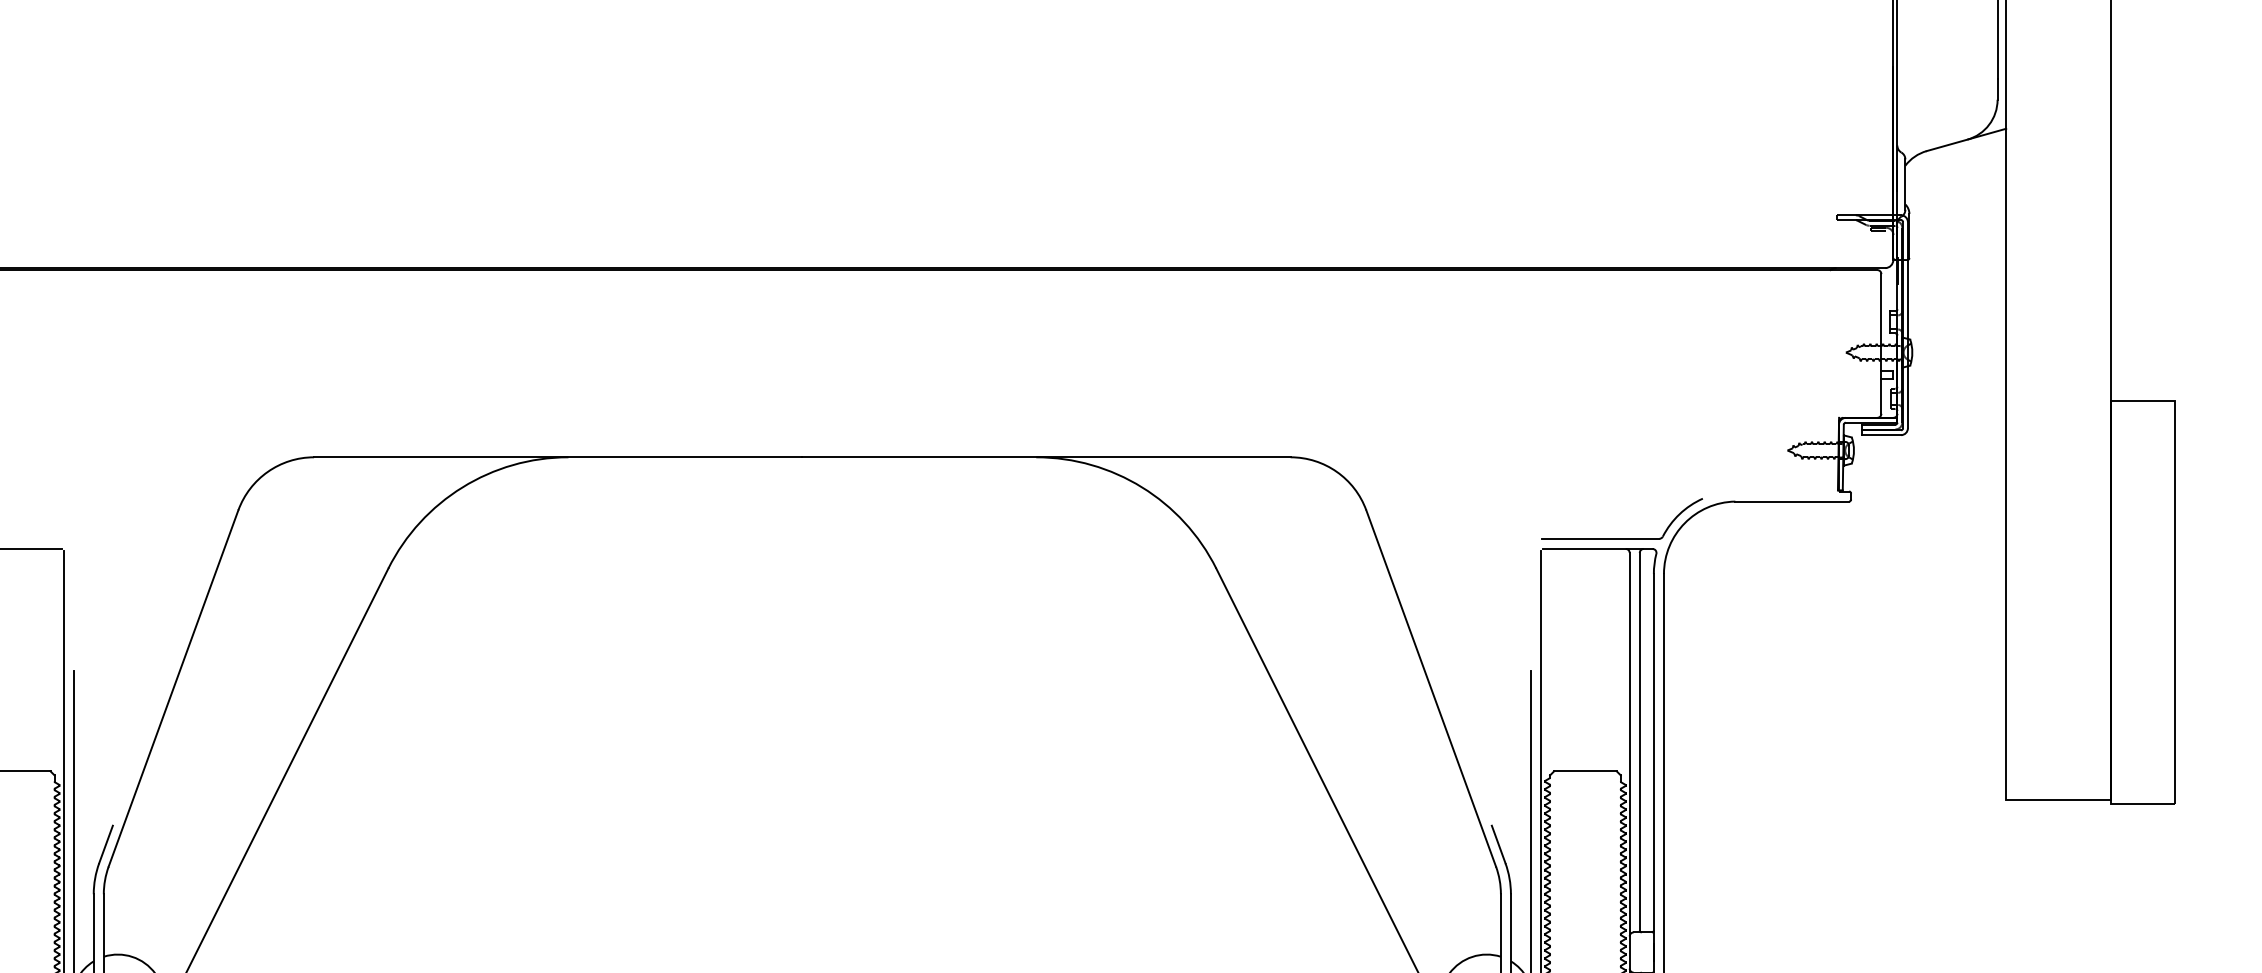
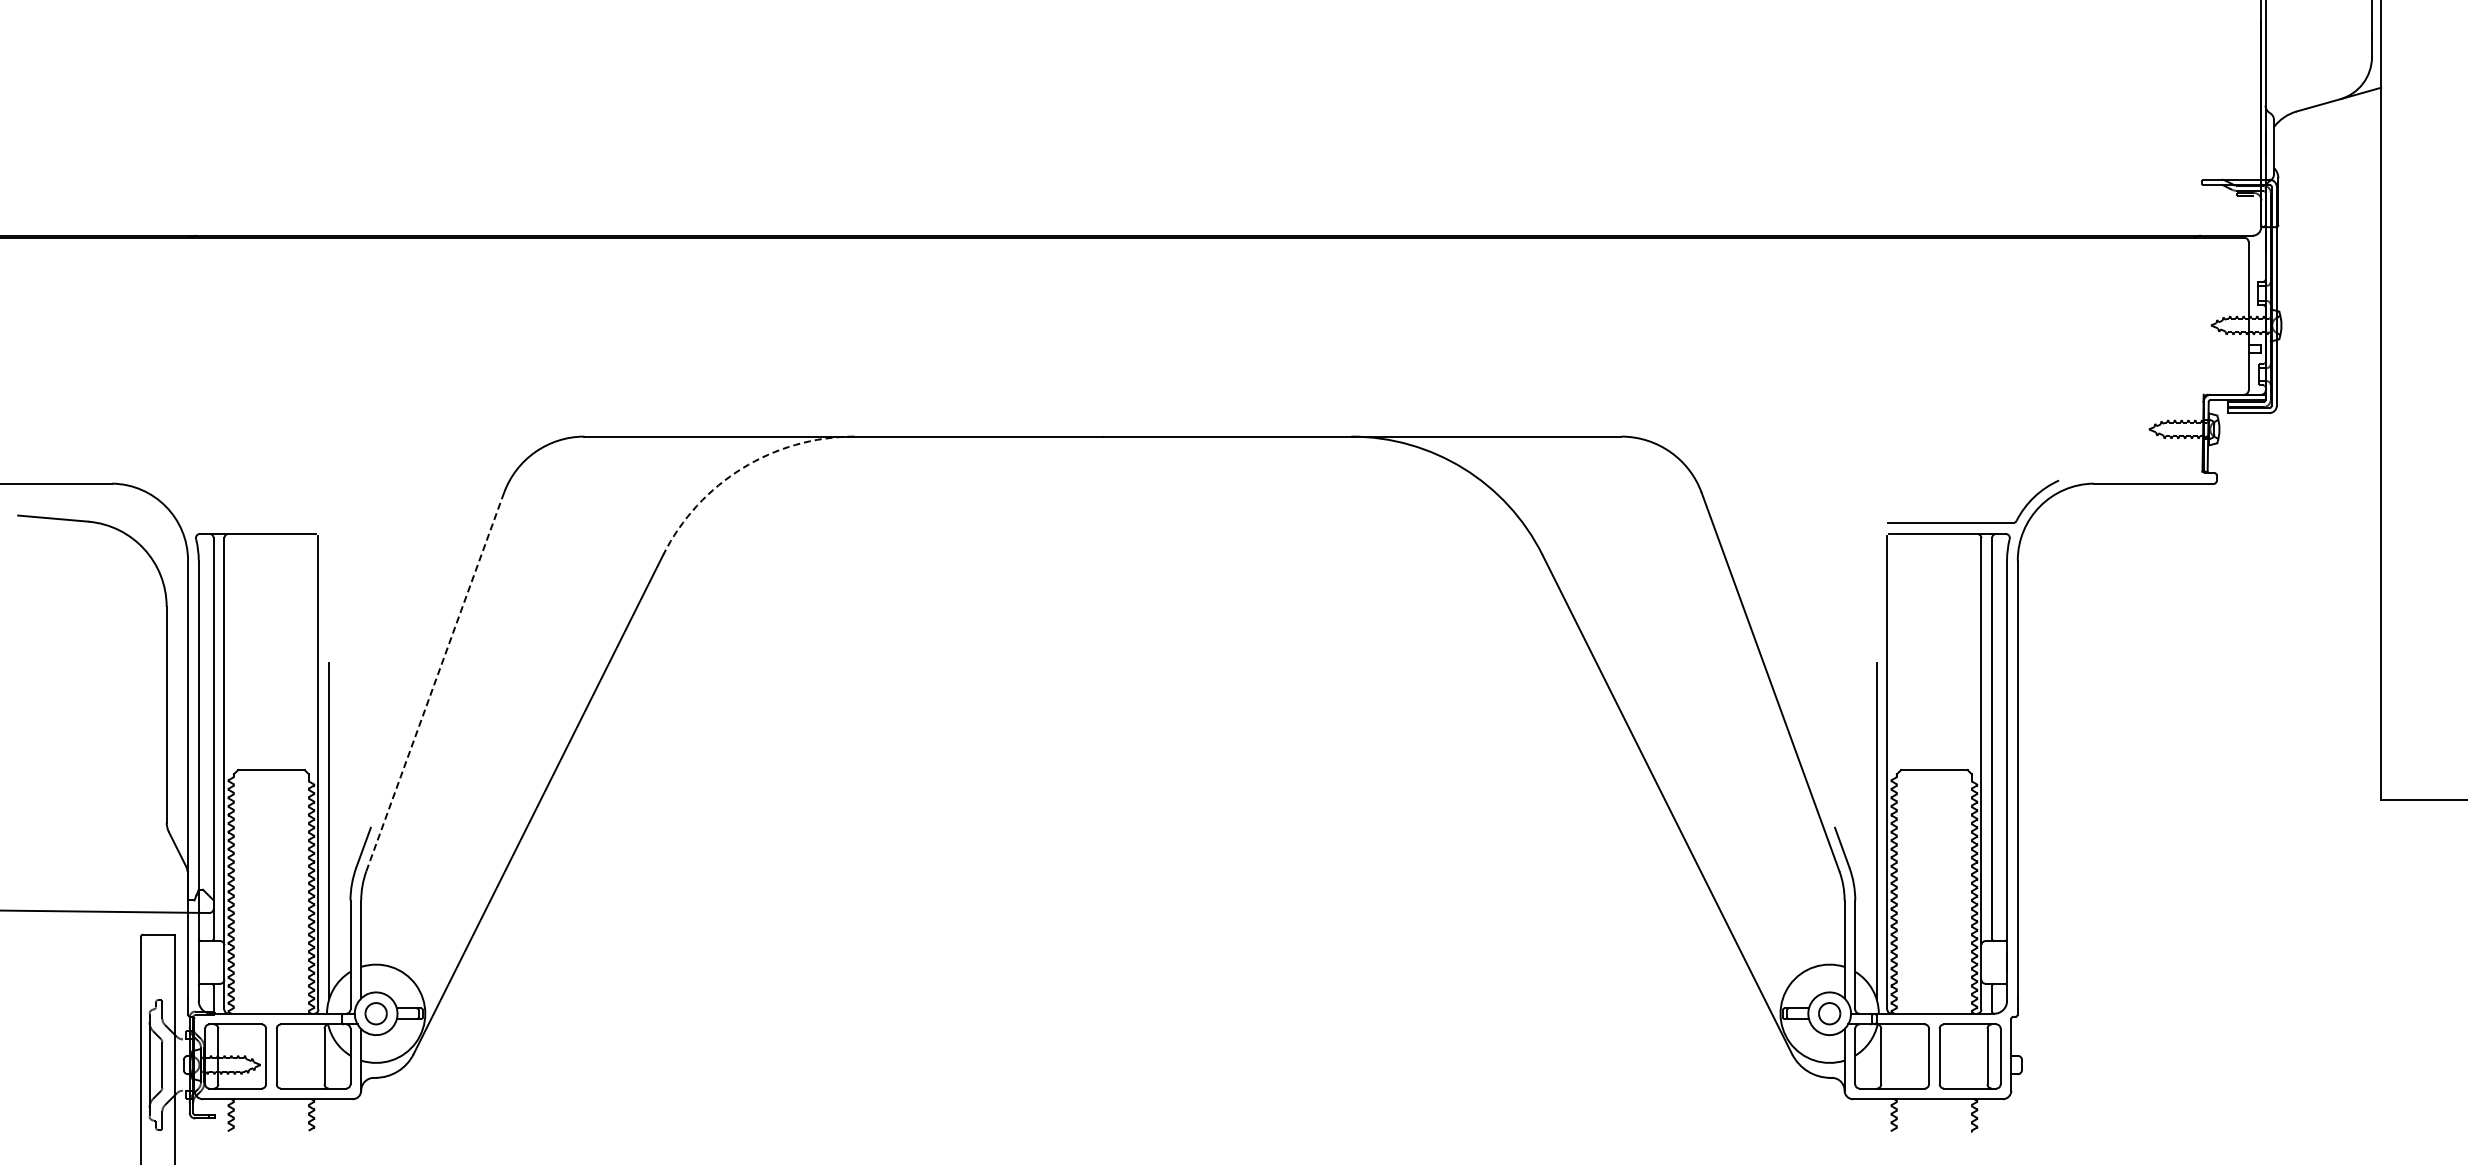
arc: (462, 487) -> (742, 468), solid -> dashed
line: (173, 687) -> (435, 681), solid -> dashed

